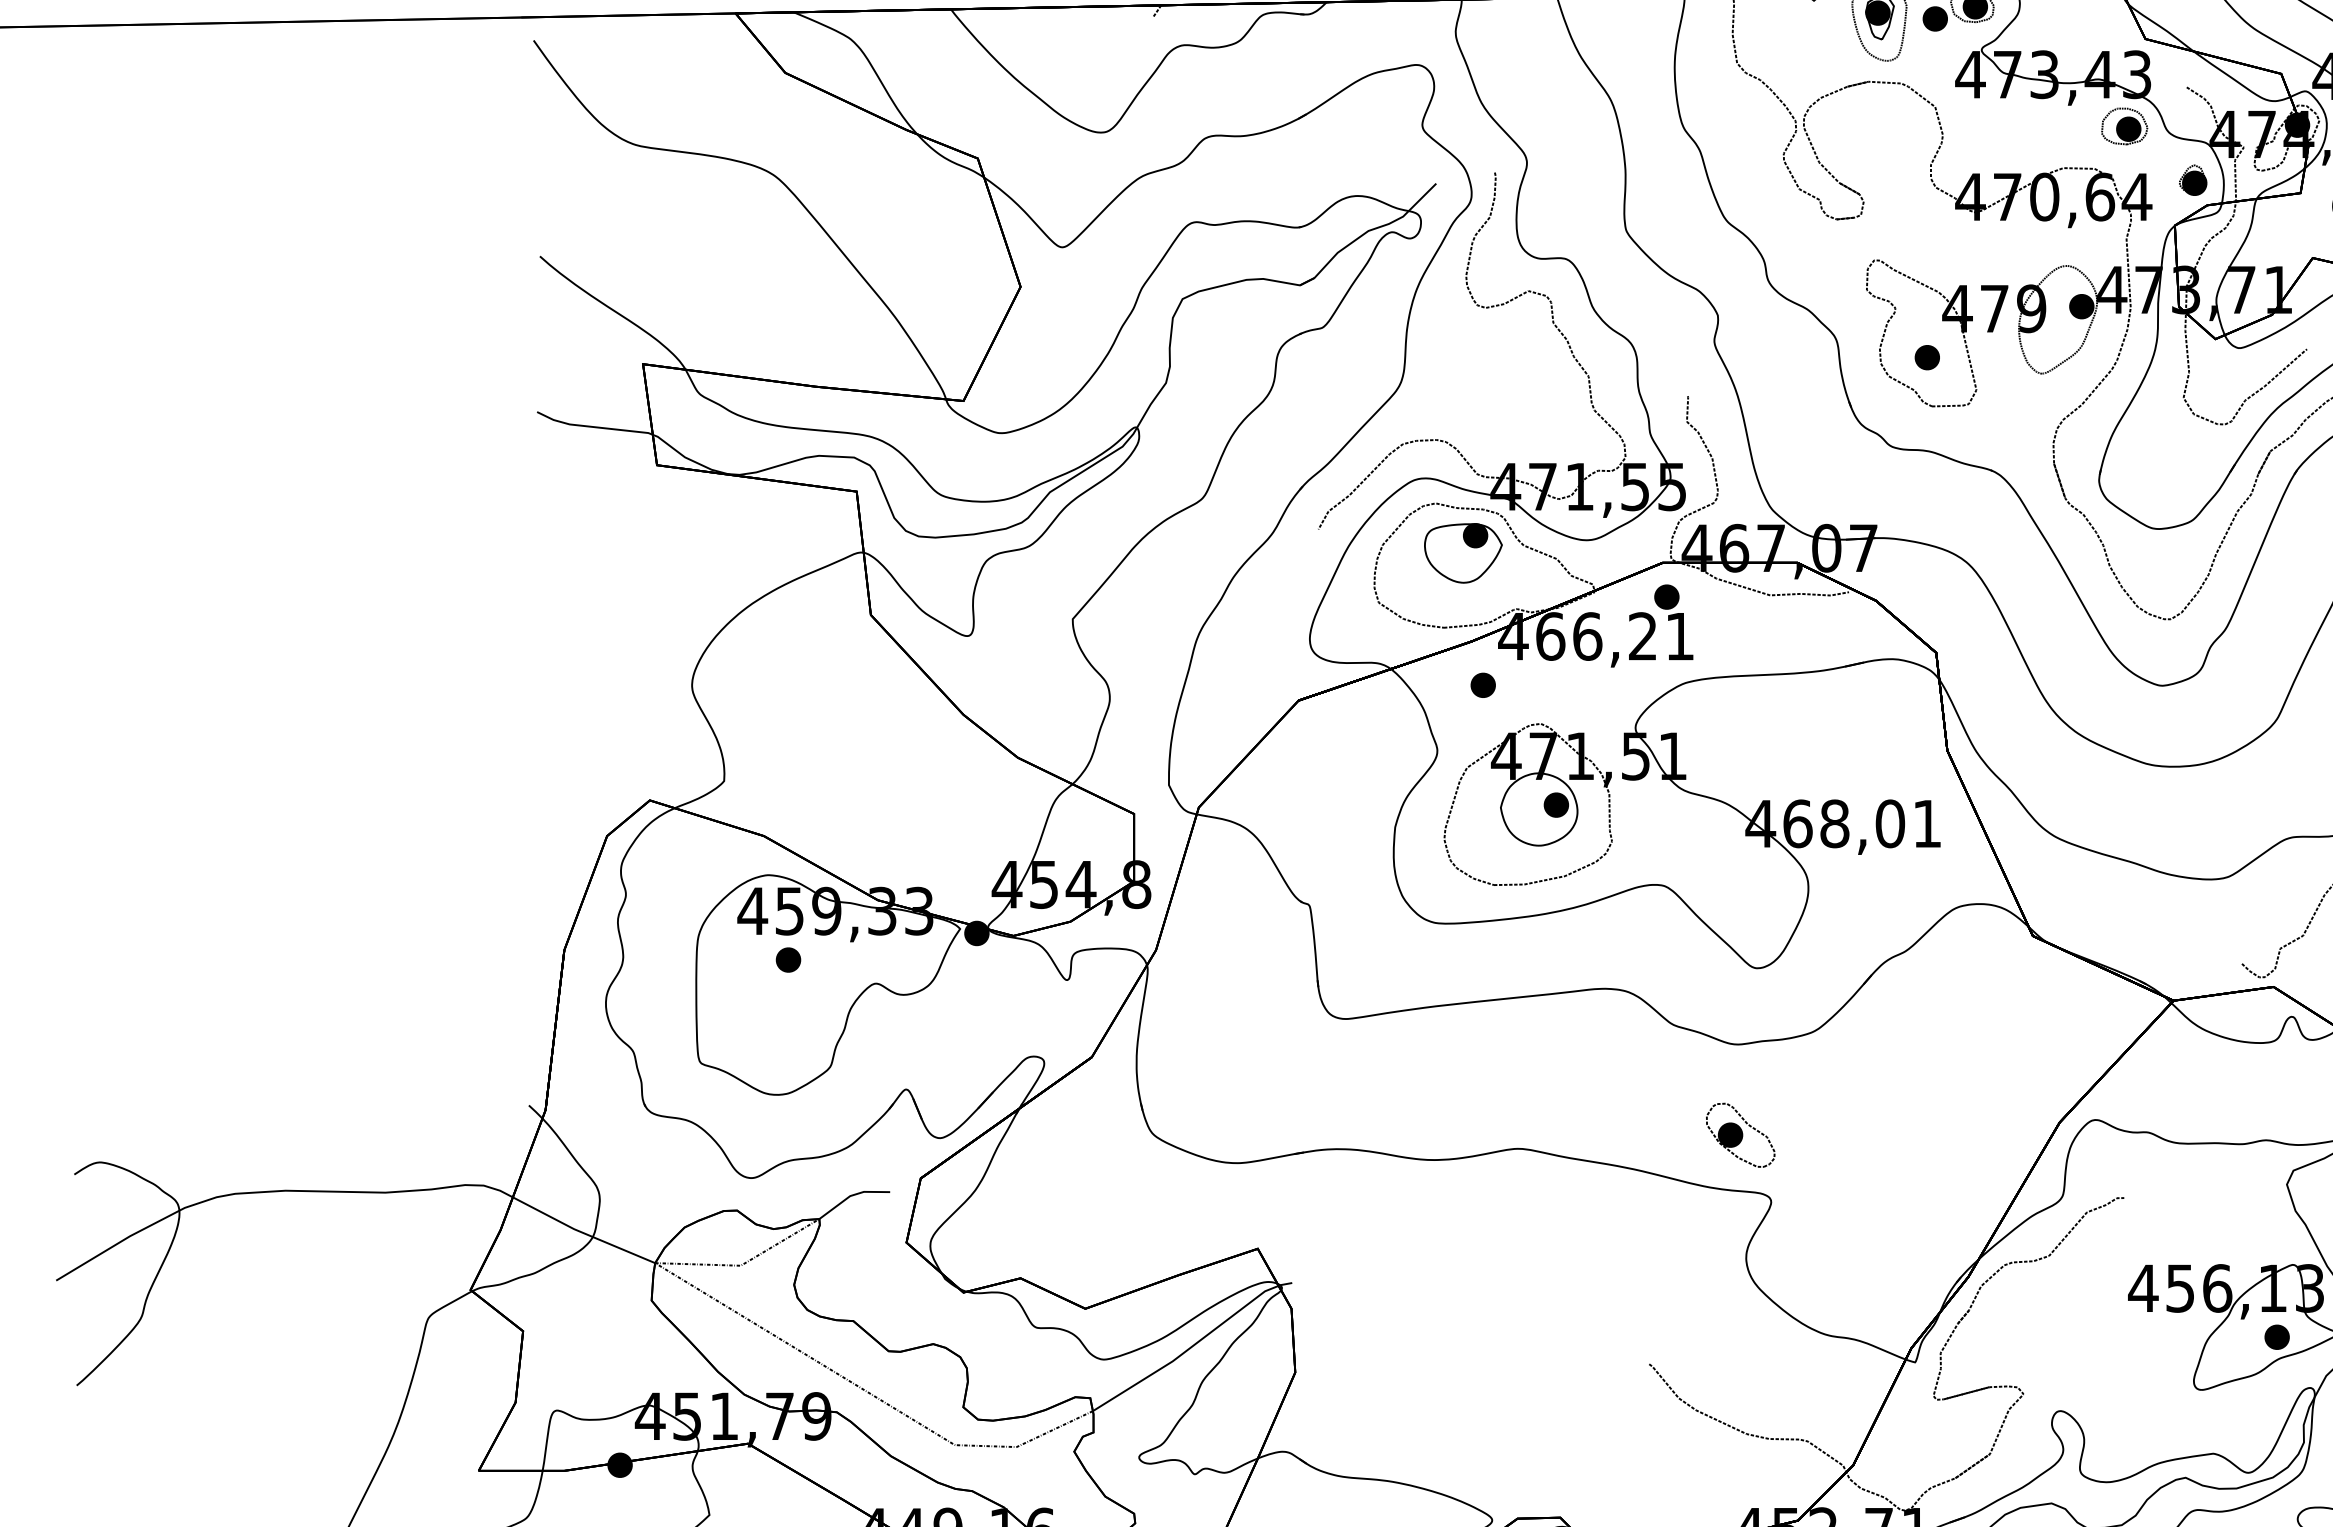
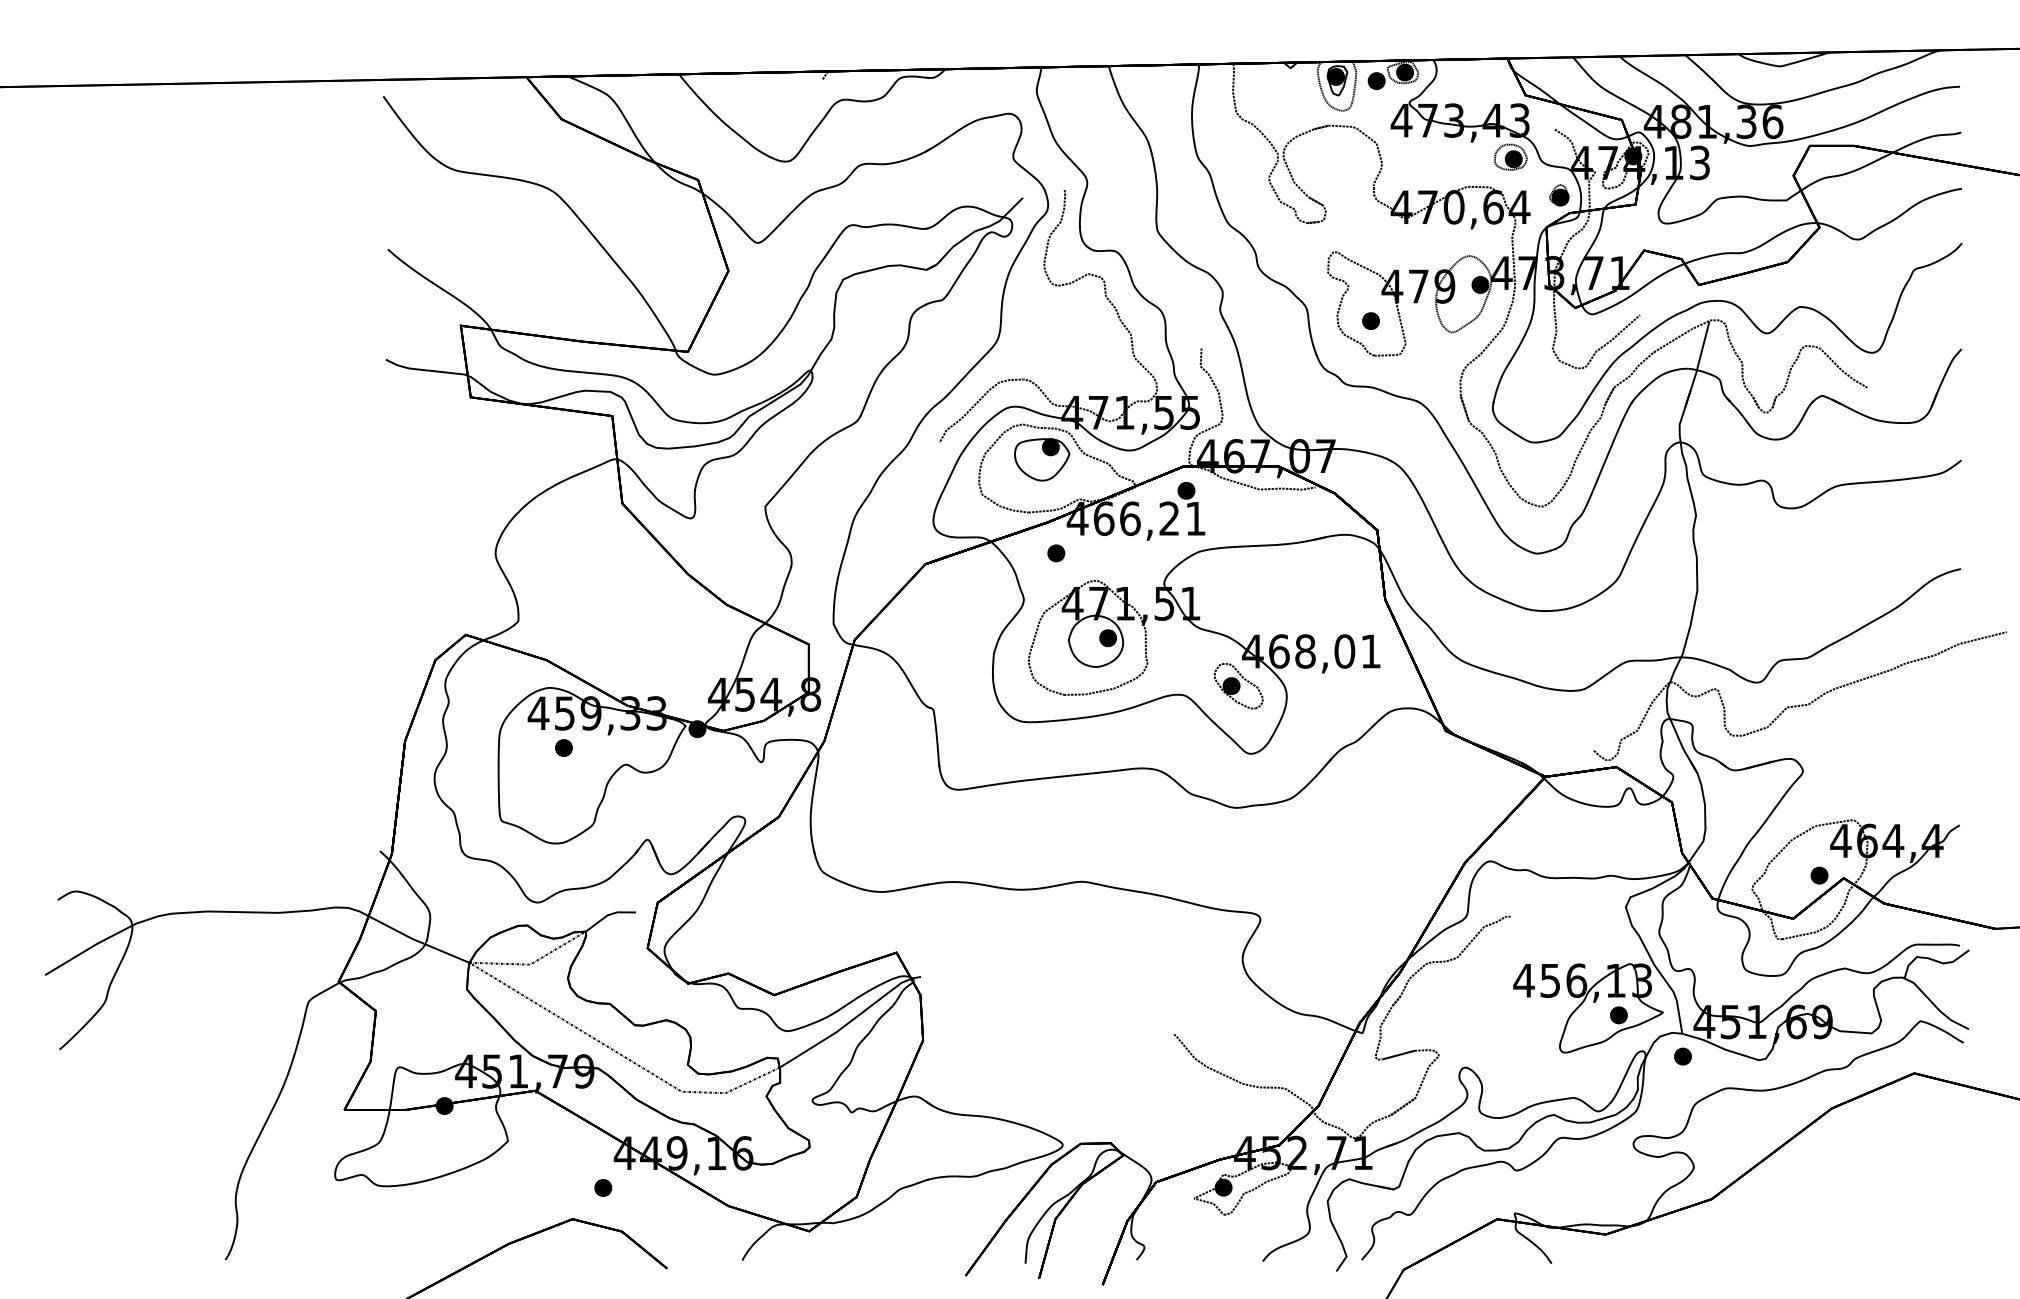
part: (1740, 1135) -> (1238, 686), moved

